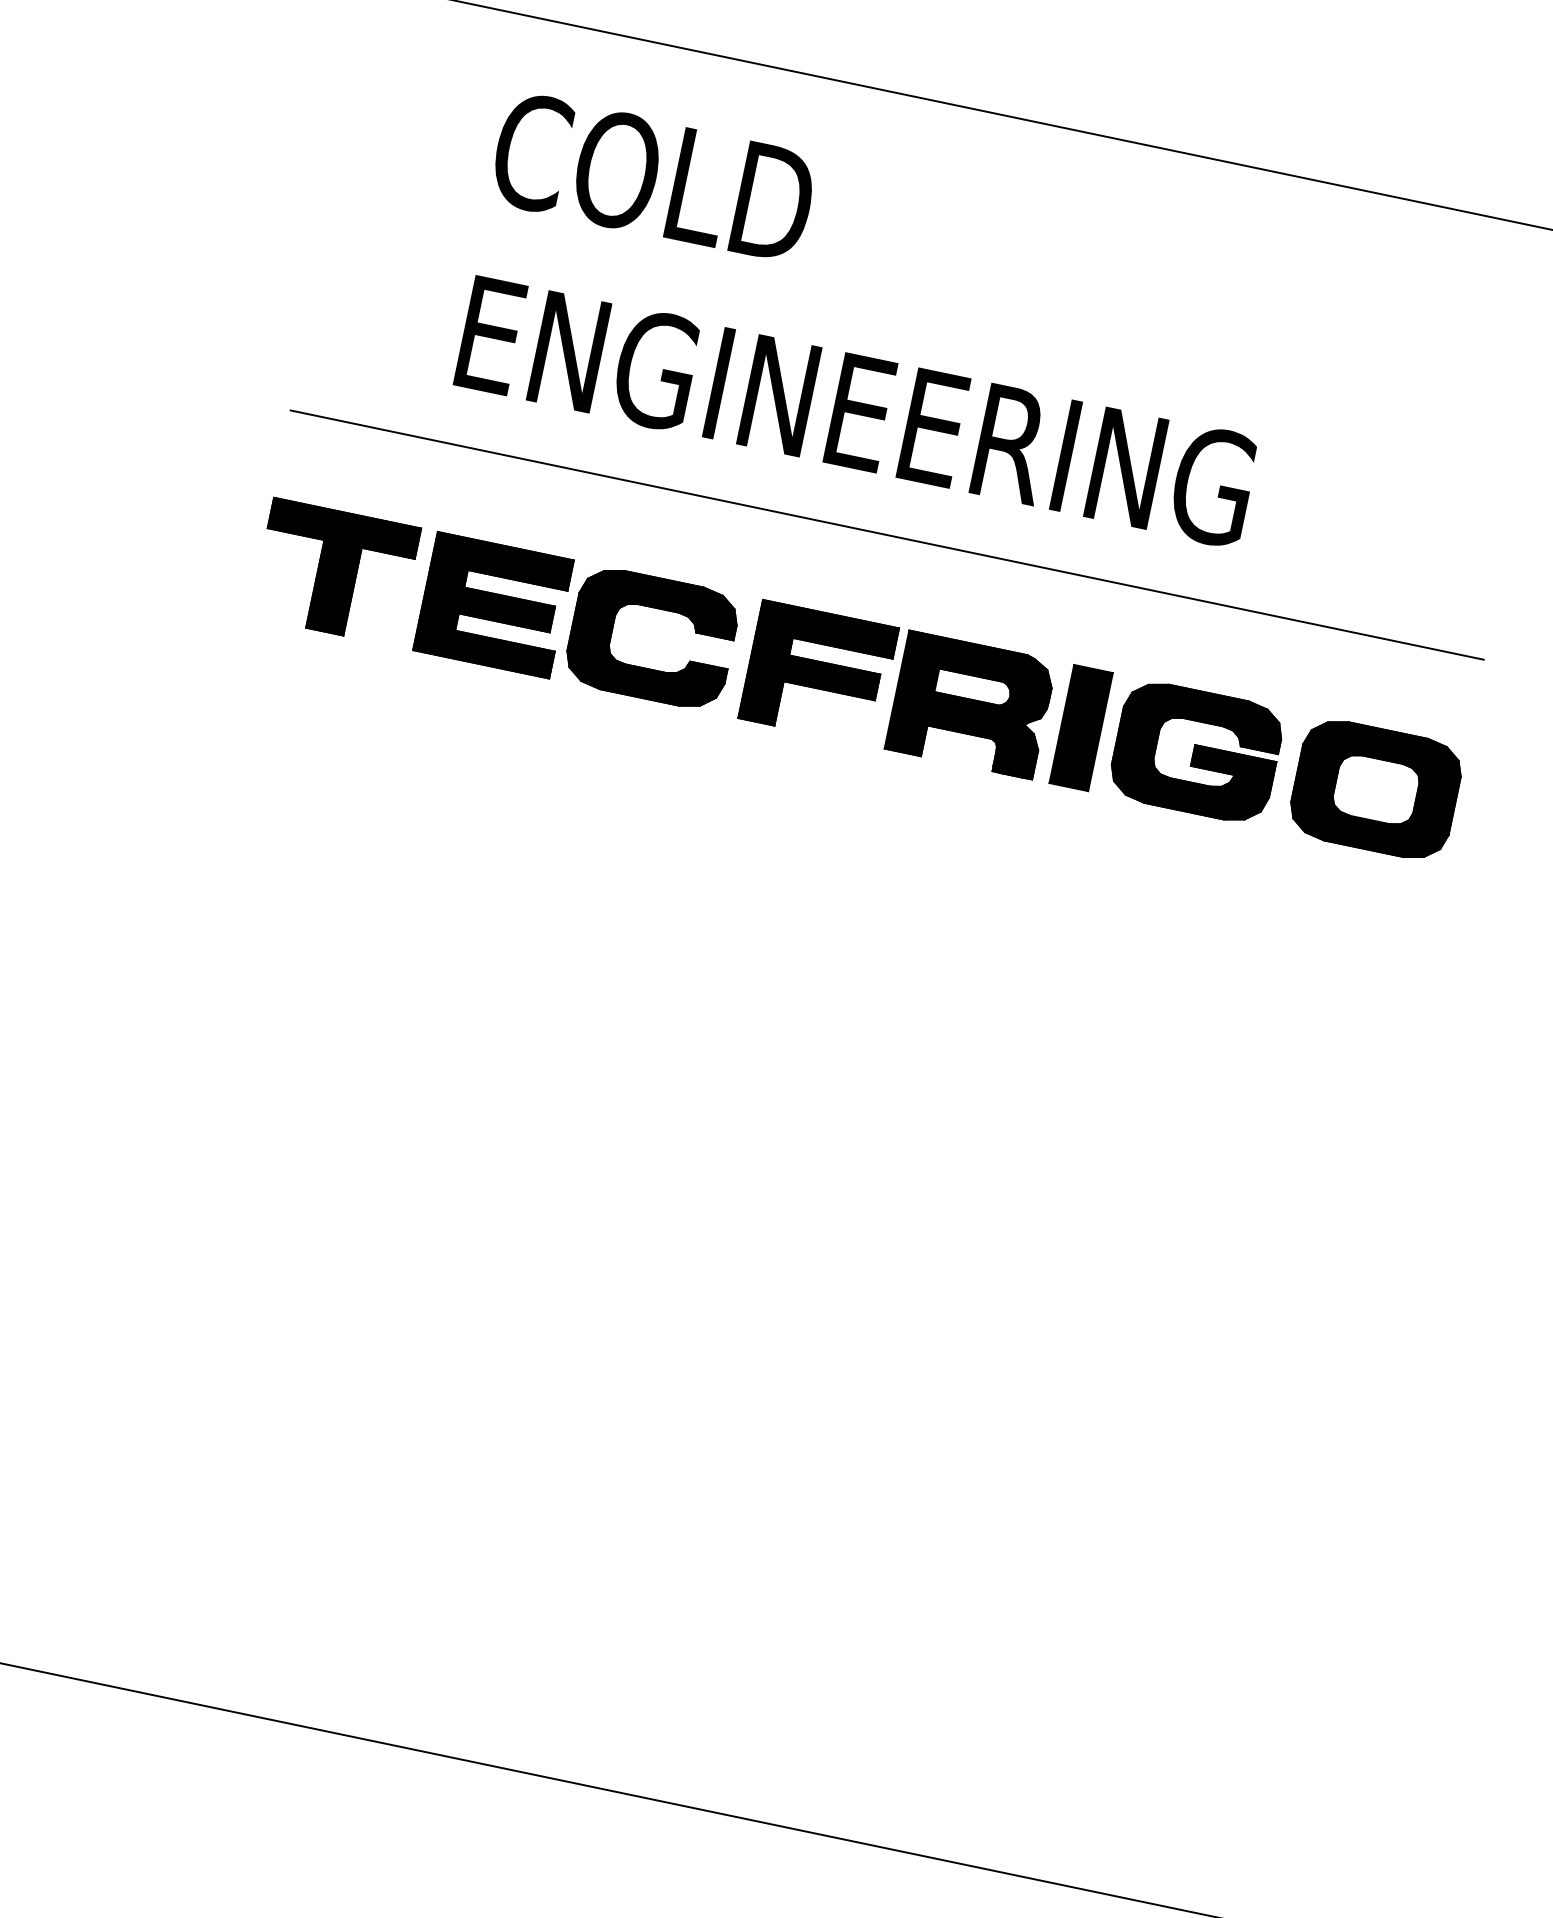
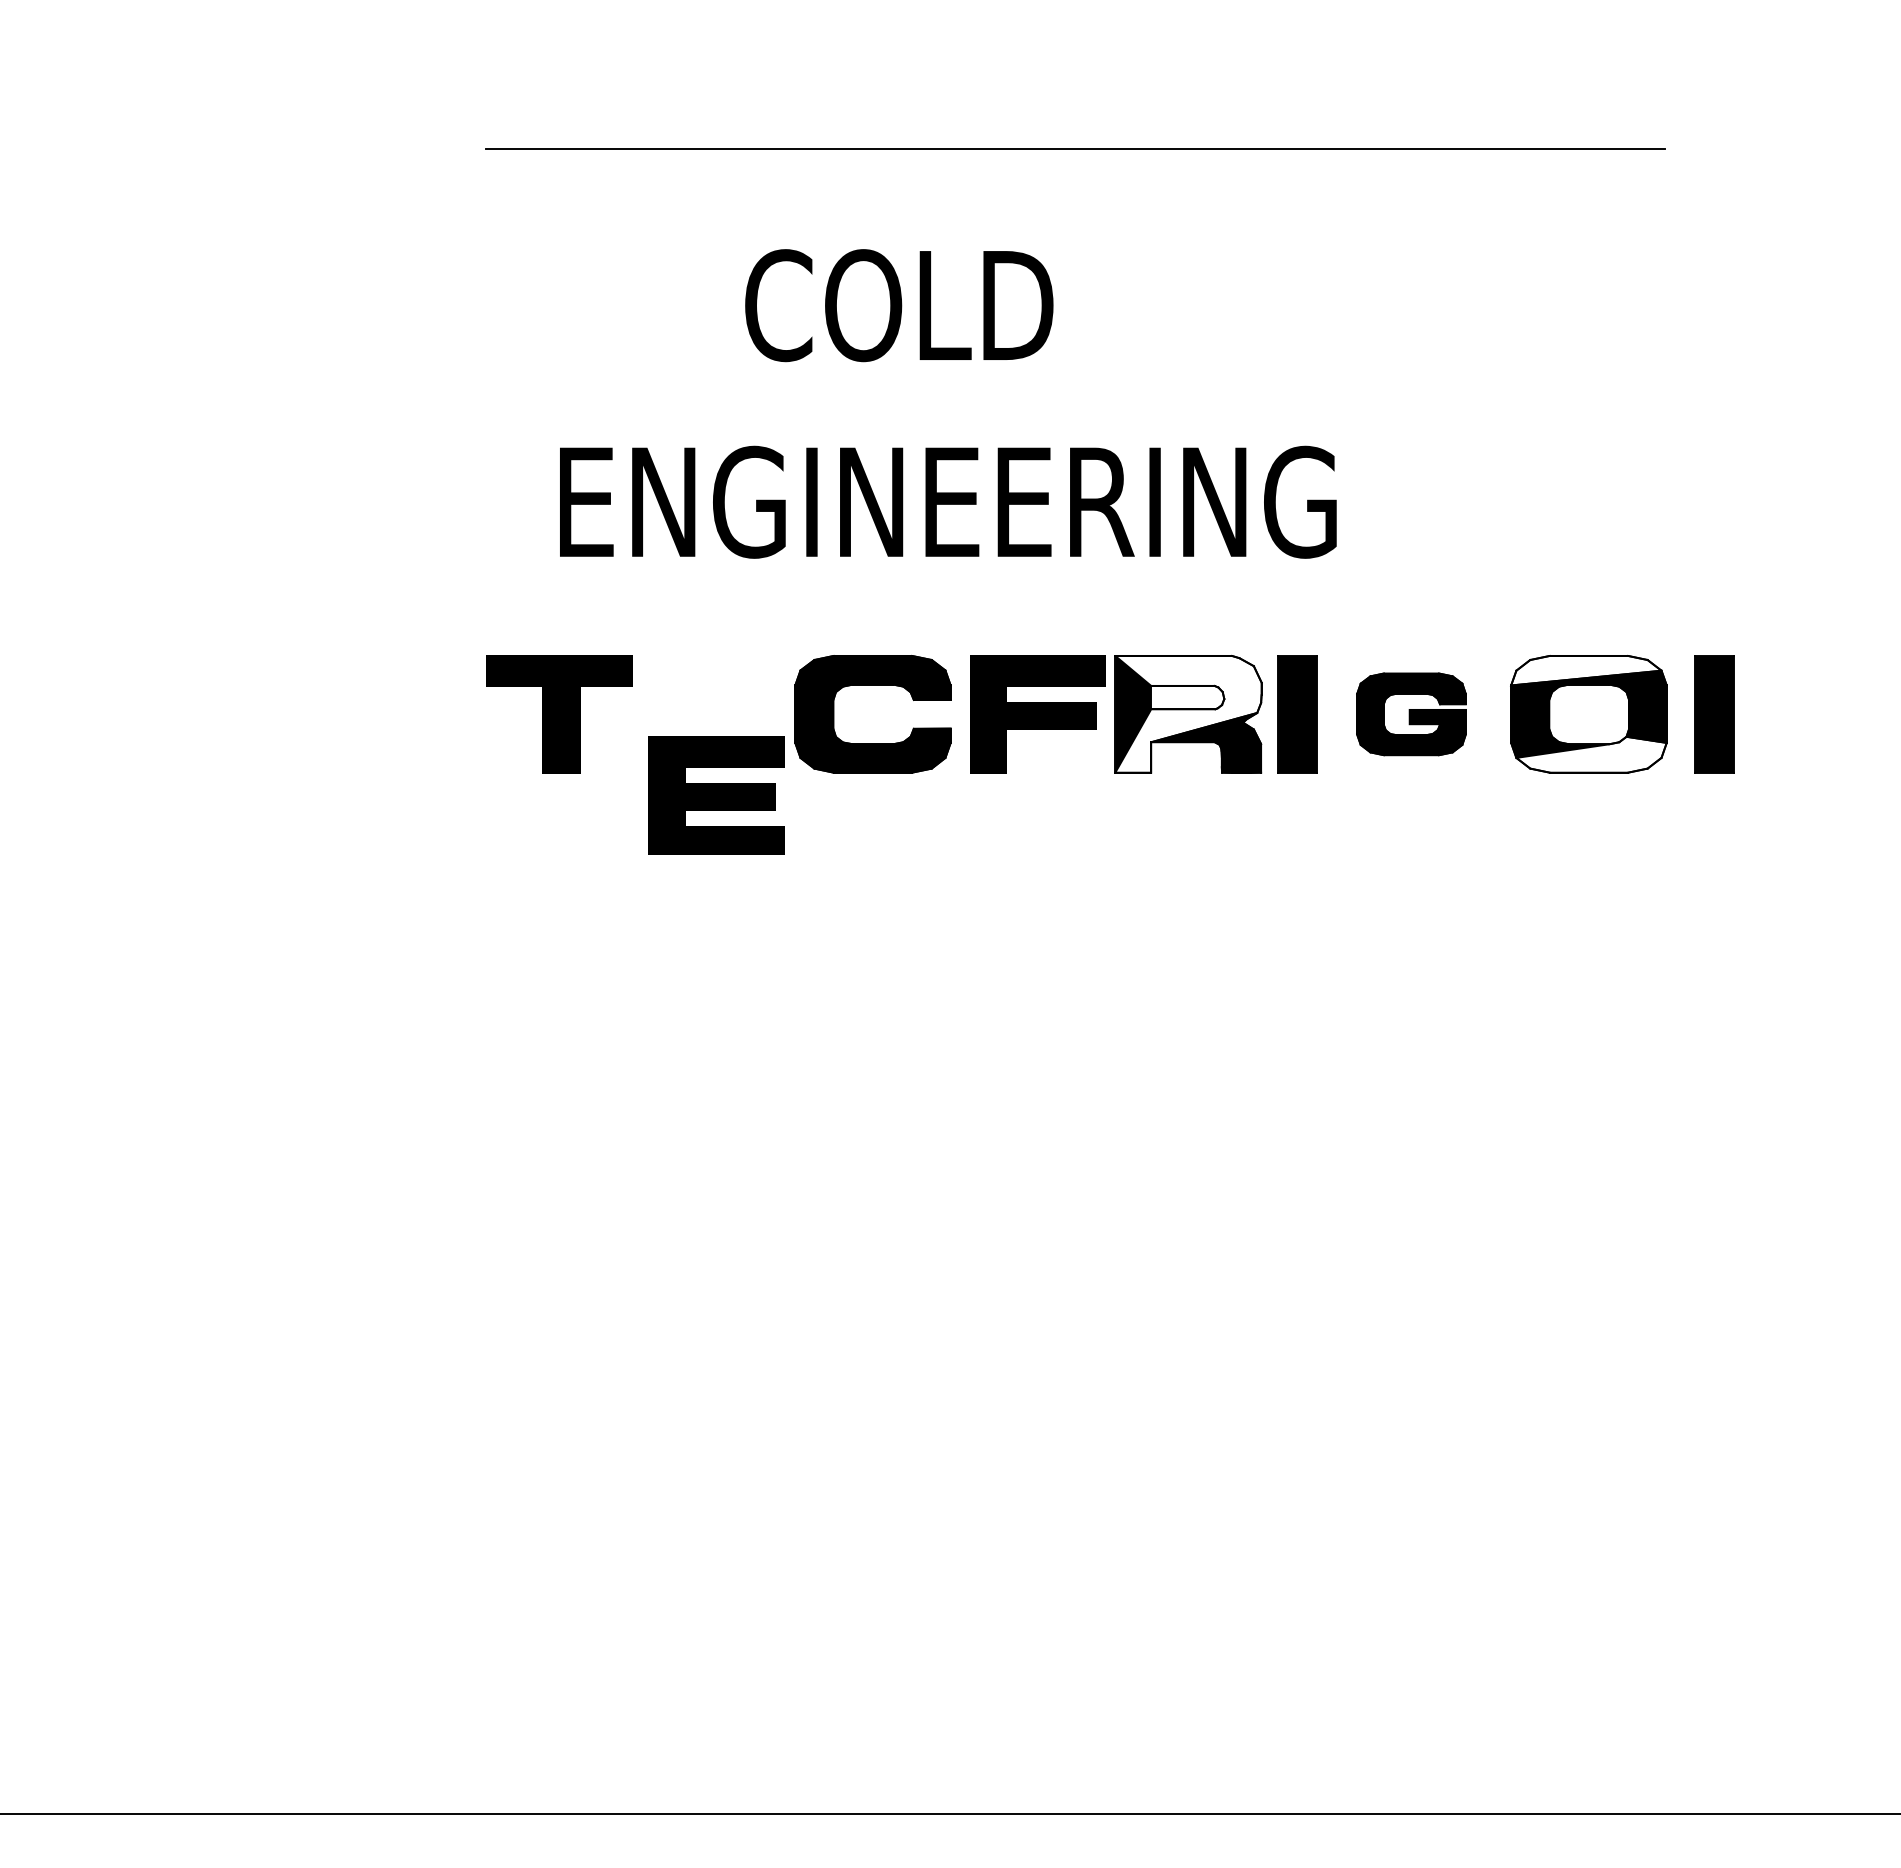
text: (653, 177) -> (899, 305), moved
text: (857, 411) -> (948, 501), moved
line: (887, 534) -> (1075, 569), removed
part: (493, 605) -> (716, 795), moved
fill: (971, 704) -> (1188, 713), removed
fill: (1382, 744) -> (1586, 670), removed
part: (1196, 752) -> (1411, 714), size x0.7
part: (1502, 816) -> (1714, 714), added
fill: (1370, 830) -> (1591, 754), removed

